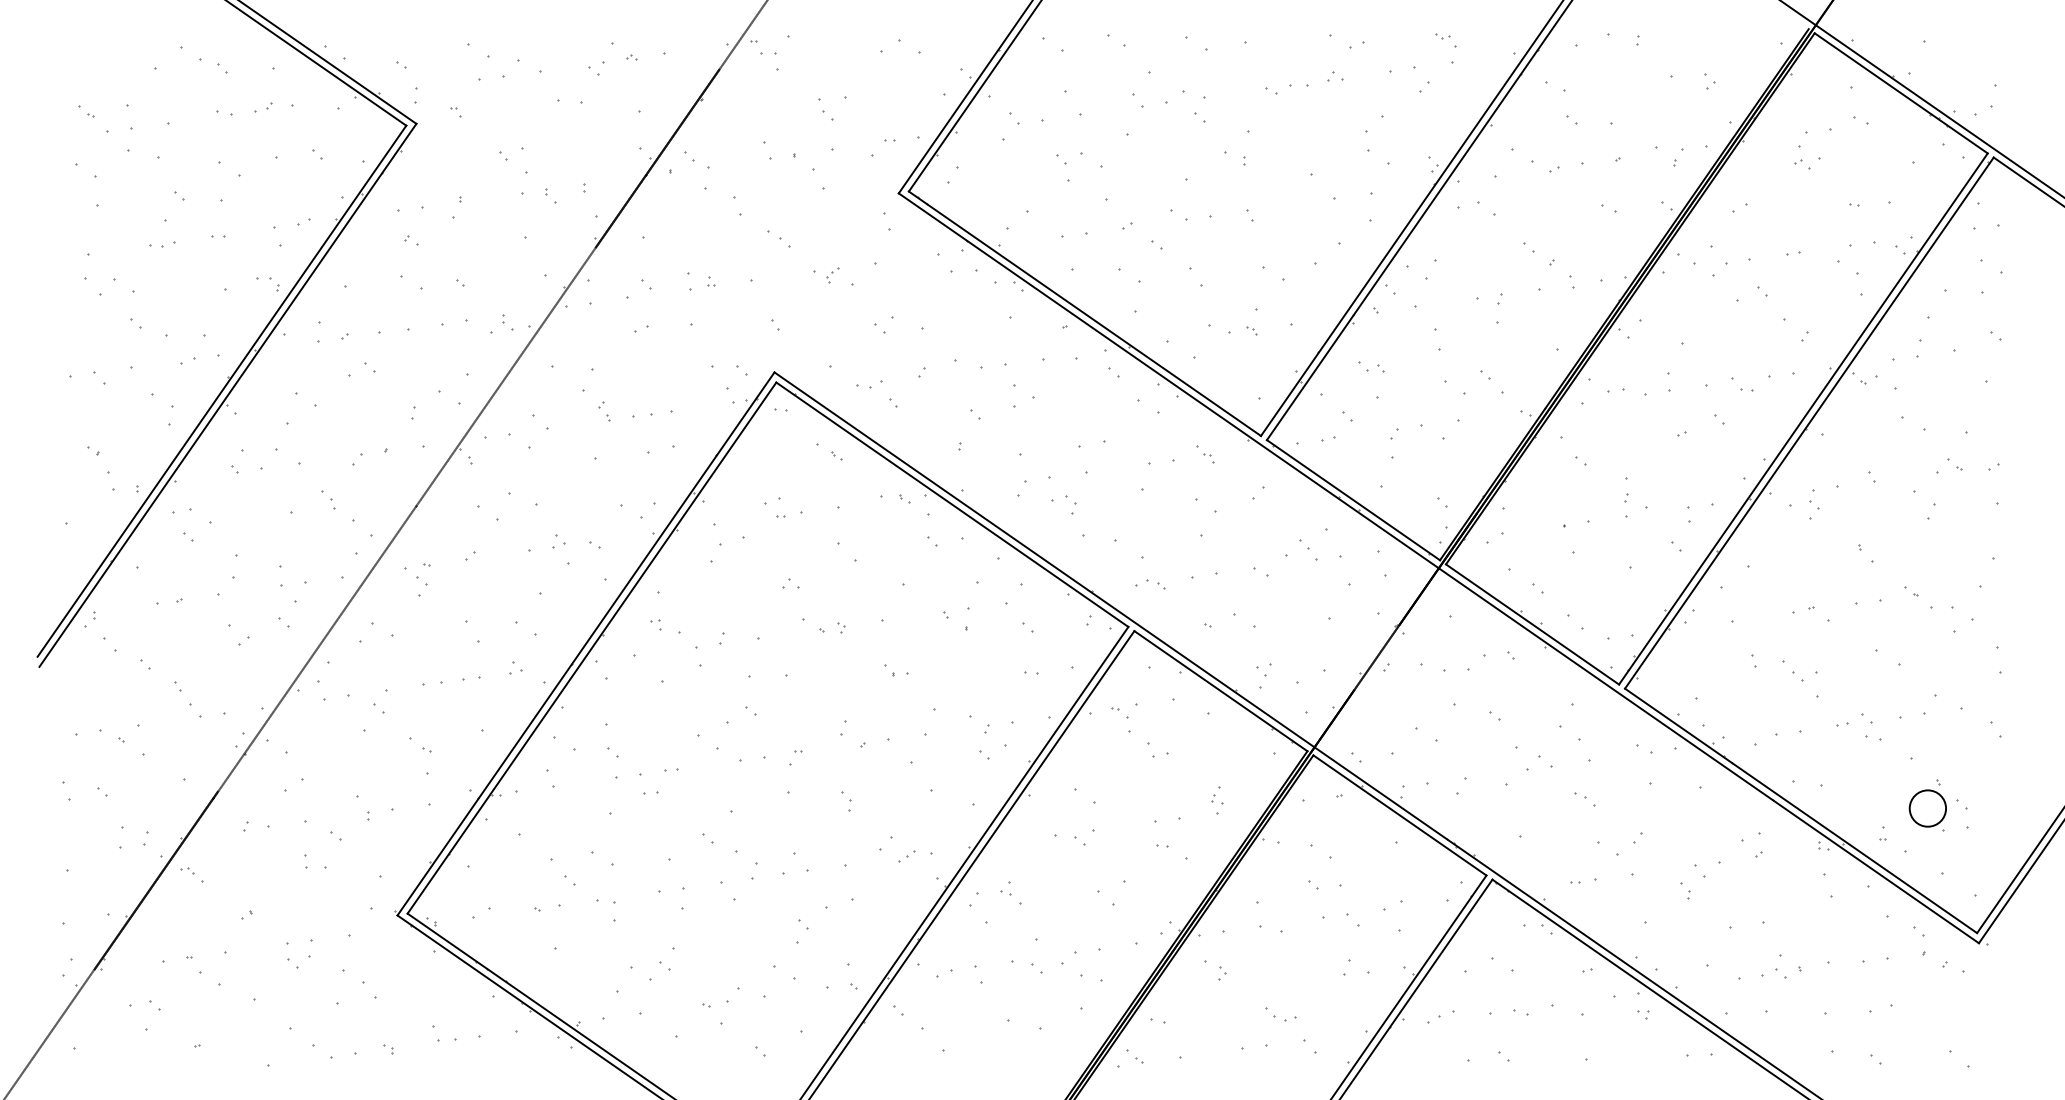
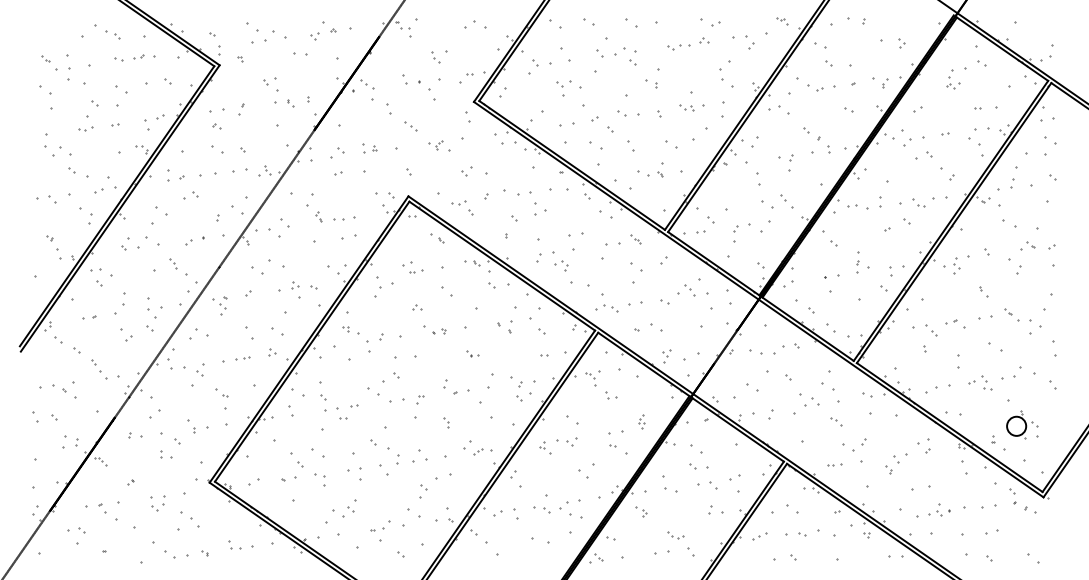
part: (1445, 40) -> (782, 21), moved
part: (1370, 366) -> (686, 107), moved
part: (1150, 585) -> (606, 308), size x1.43
part: (1792, 670) -> (931, 330), moved
part: (459, 679) -> (242, 358), size x0.62
part: (1011, 892) -> (545, 447), moved

